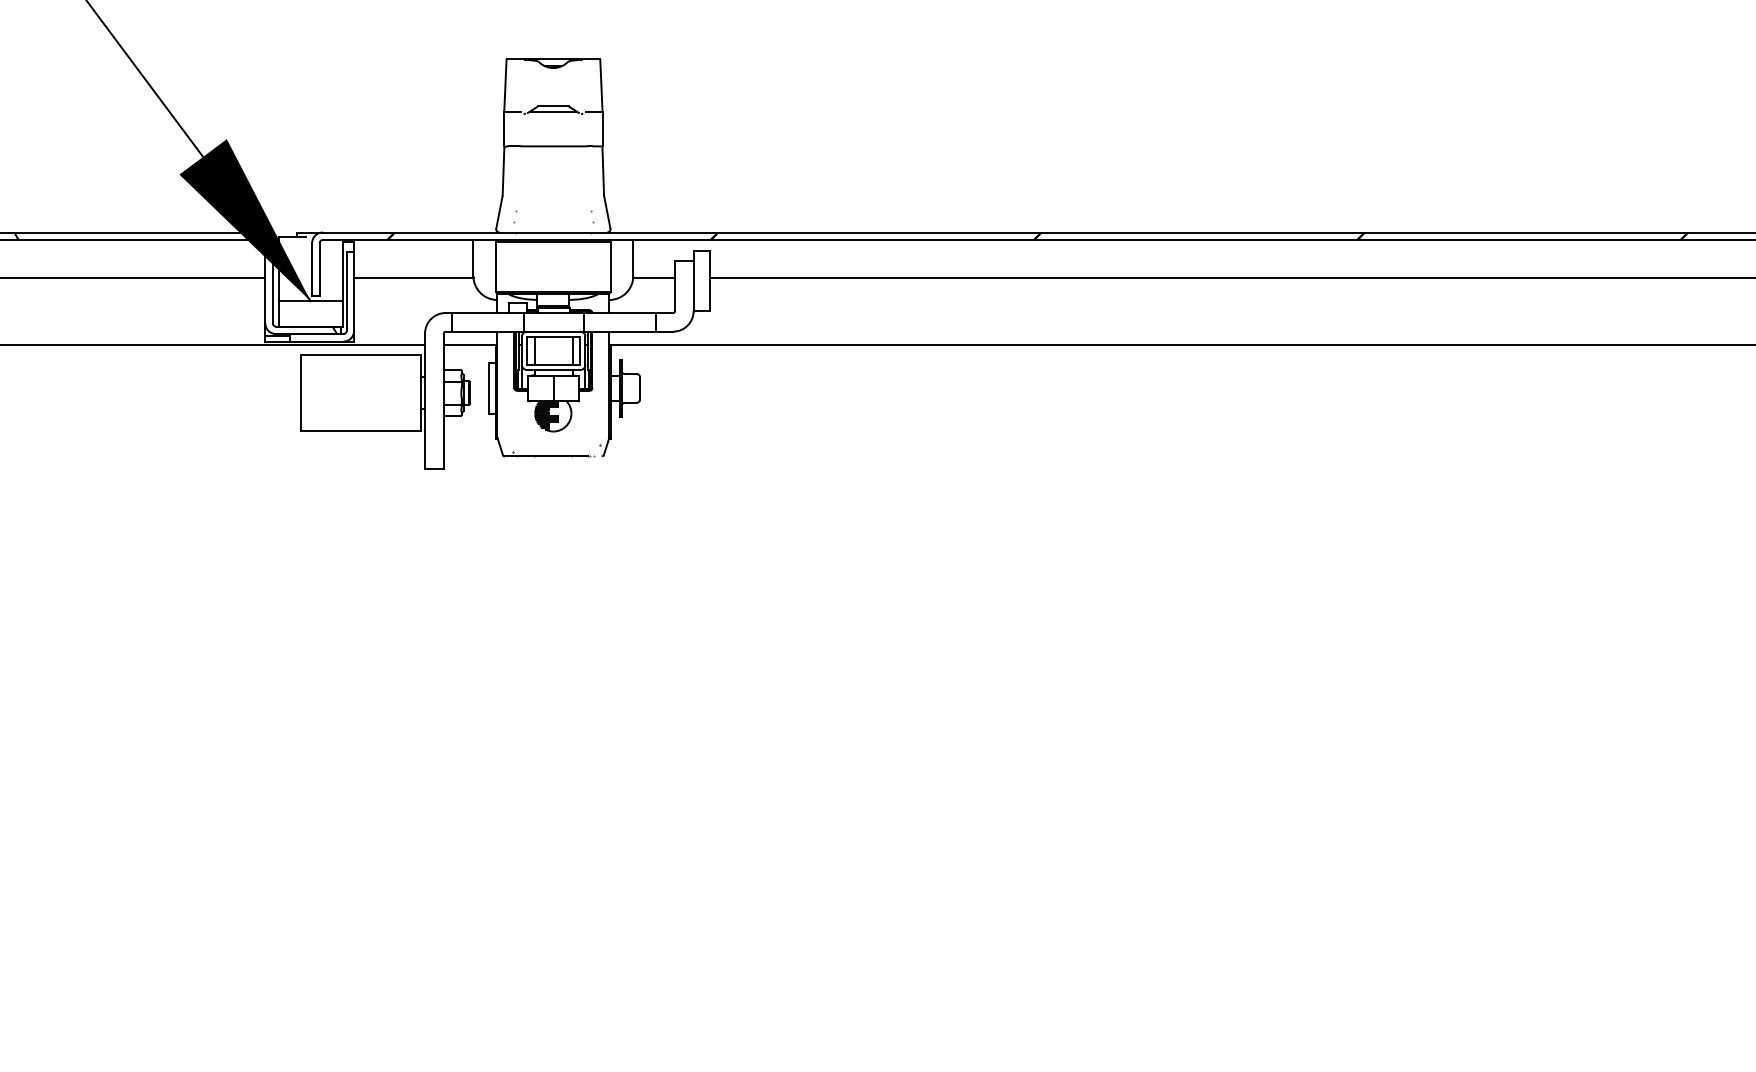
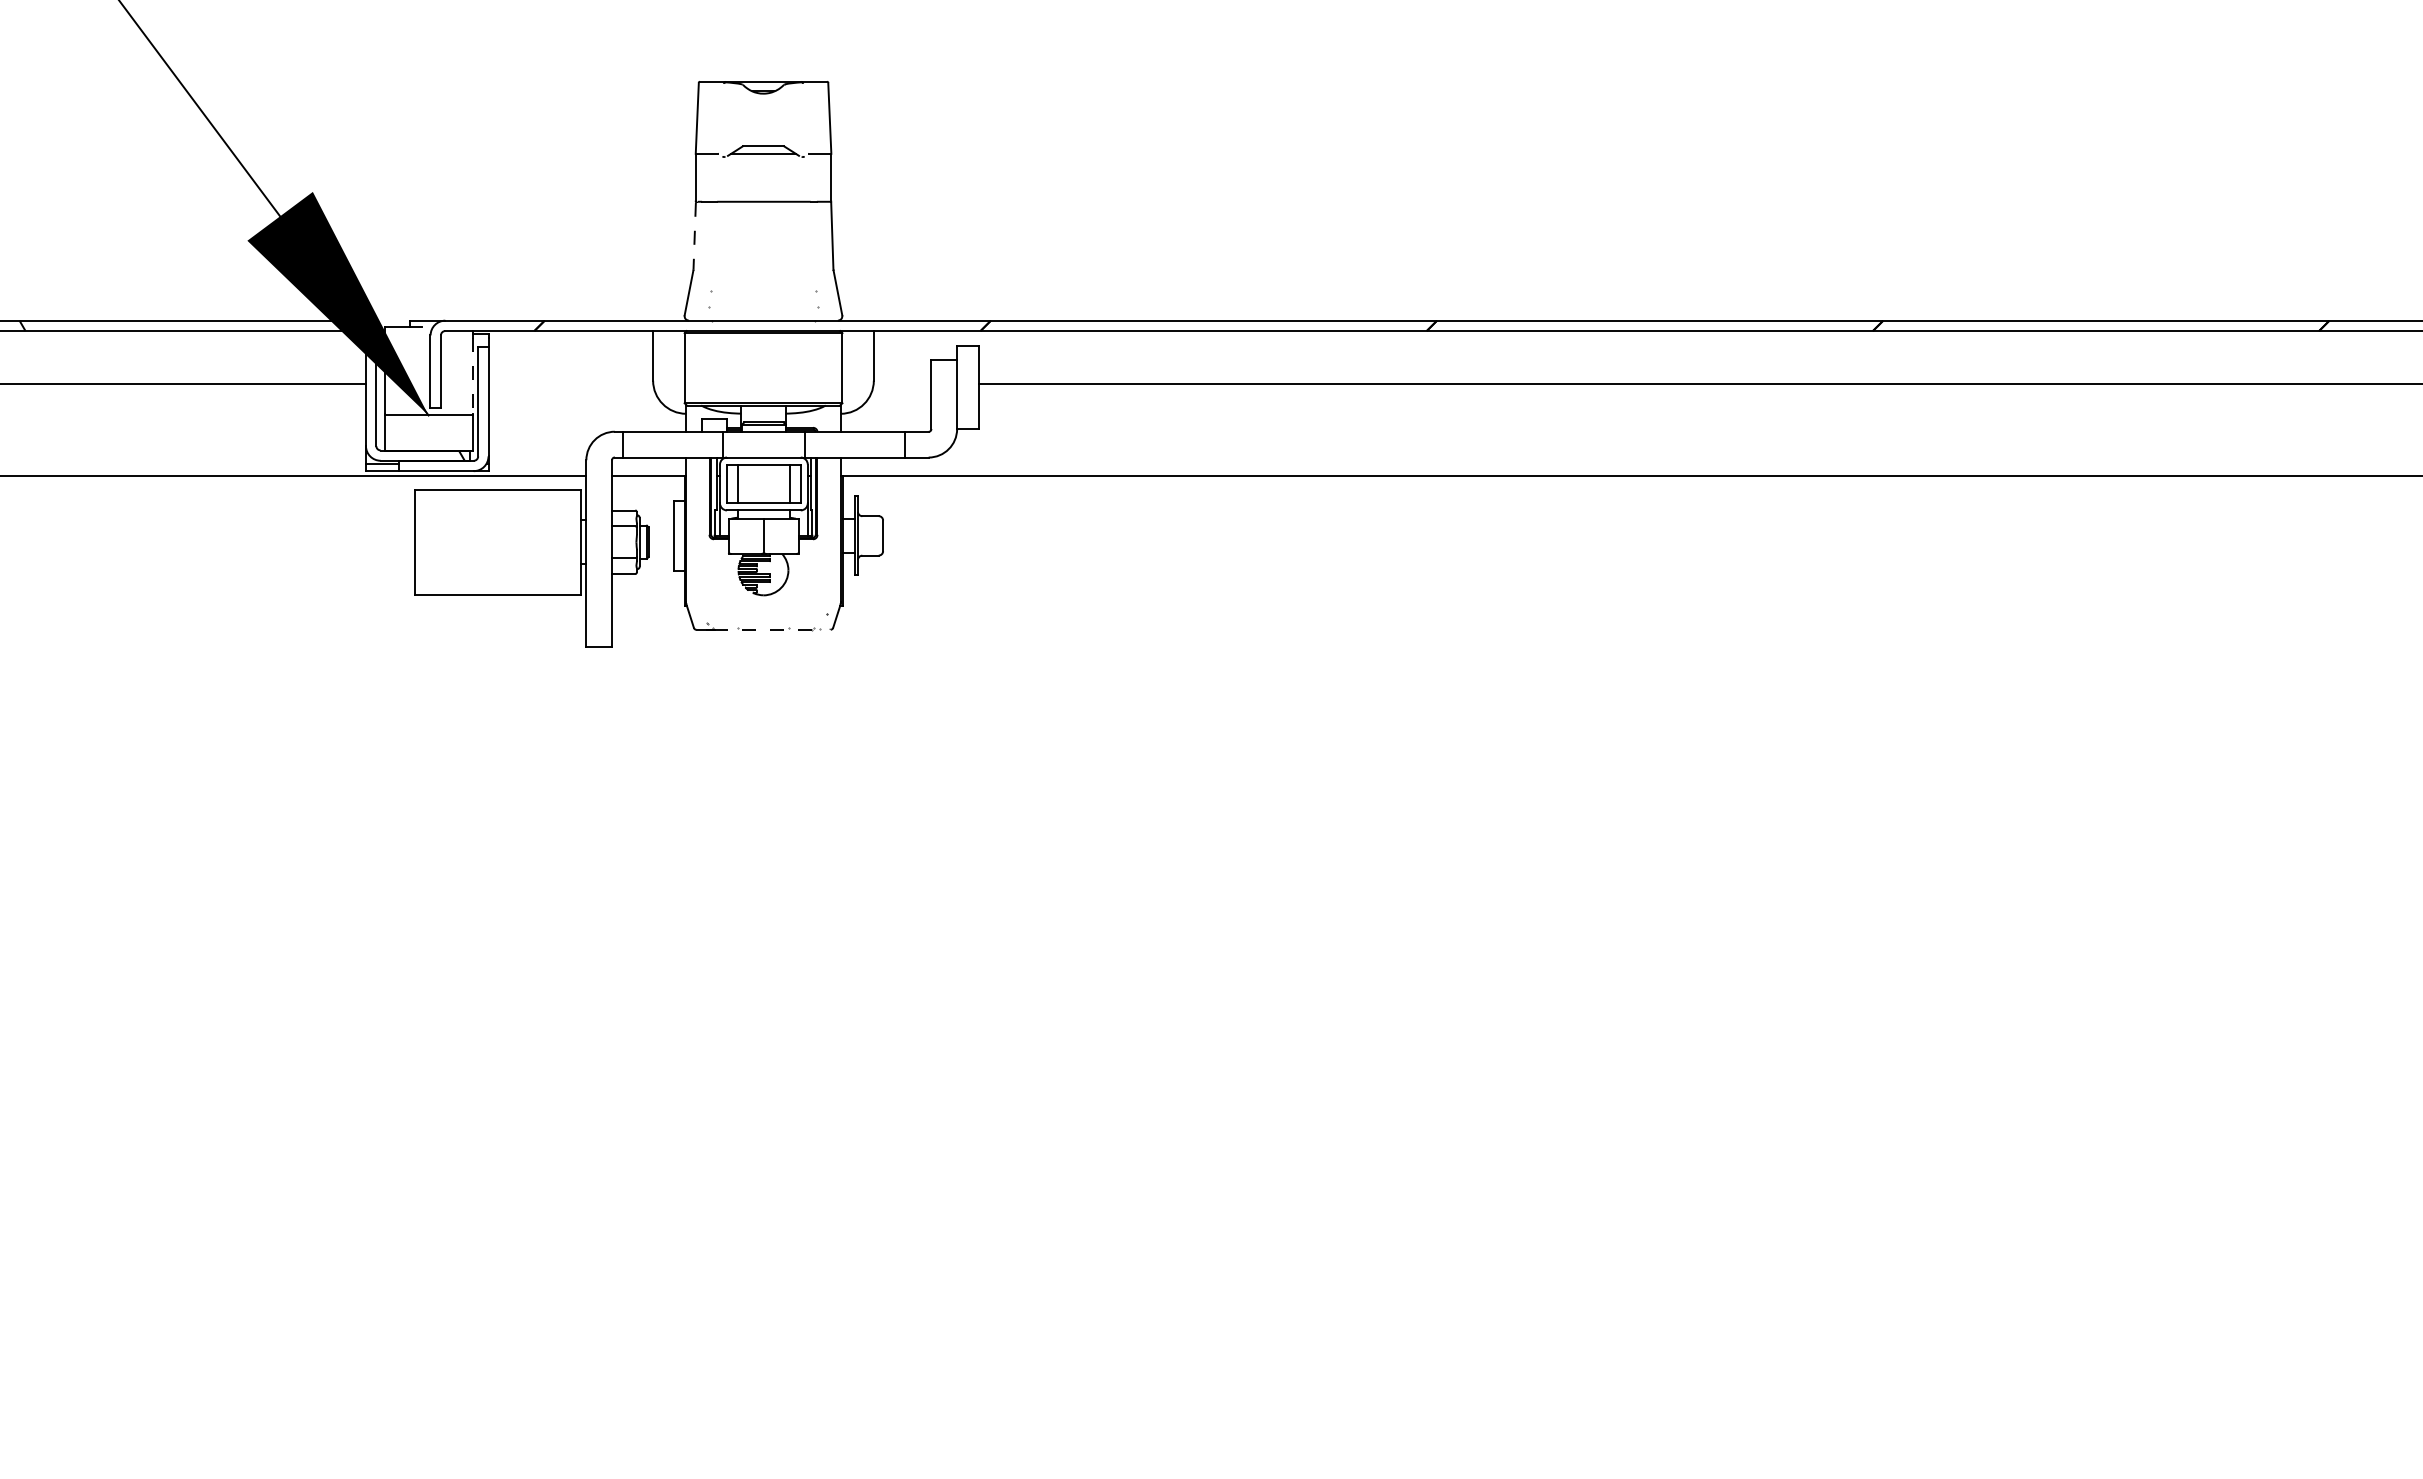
line: (503, 171) -> (694, 236), solid -> dashed
line: (342, 272) -> (472, 376), solid -> dashed
line: (413, 278) -> (570, 383), removed
line: (654, 278) -> (902, 383), removed
line: (553, 456) -> (763, 629), solid -> dashed

